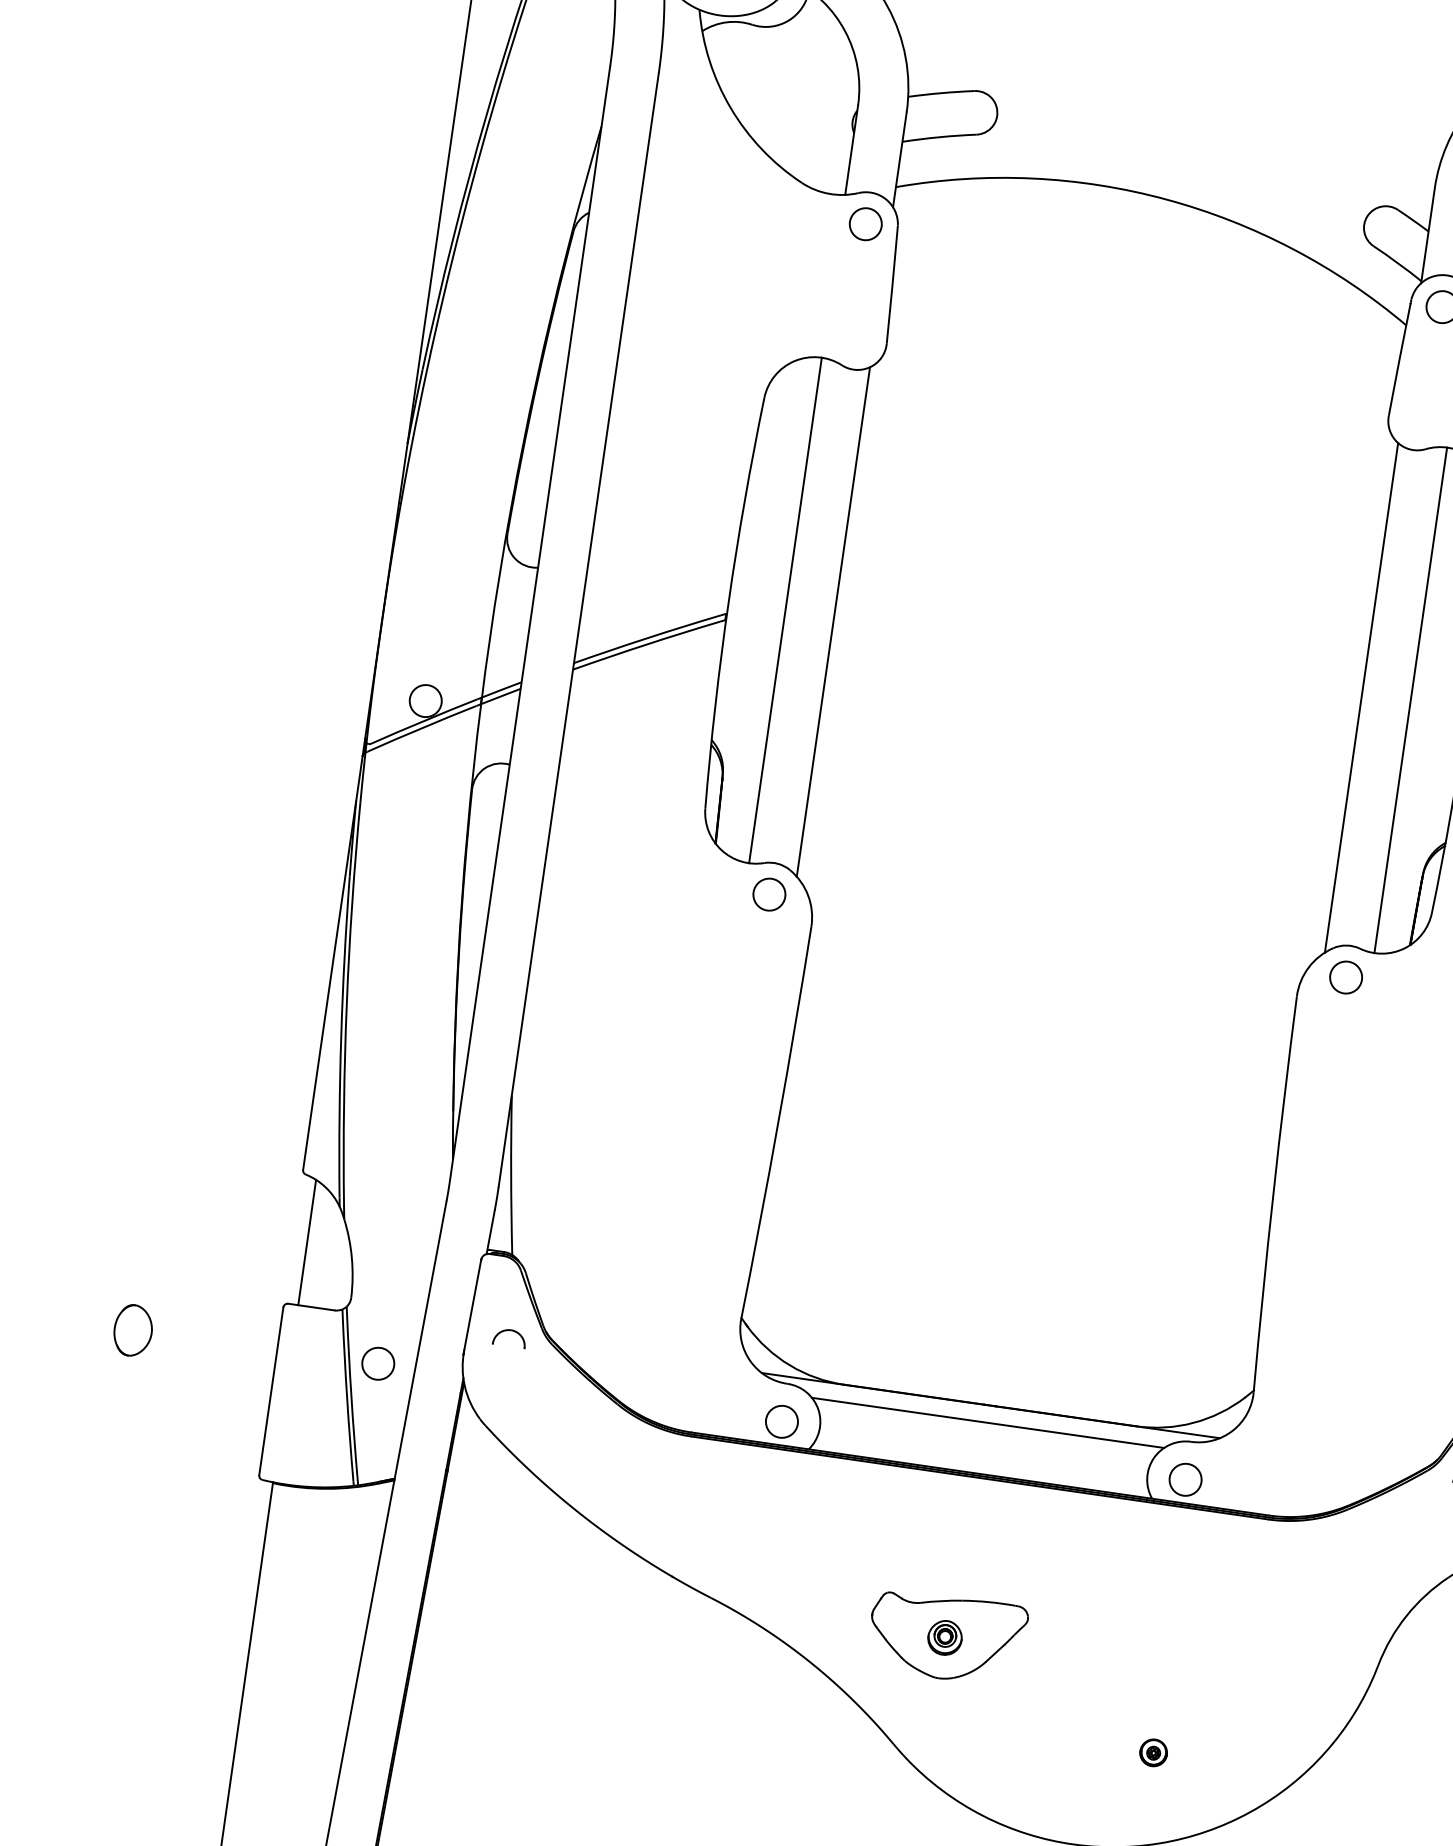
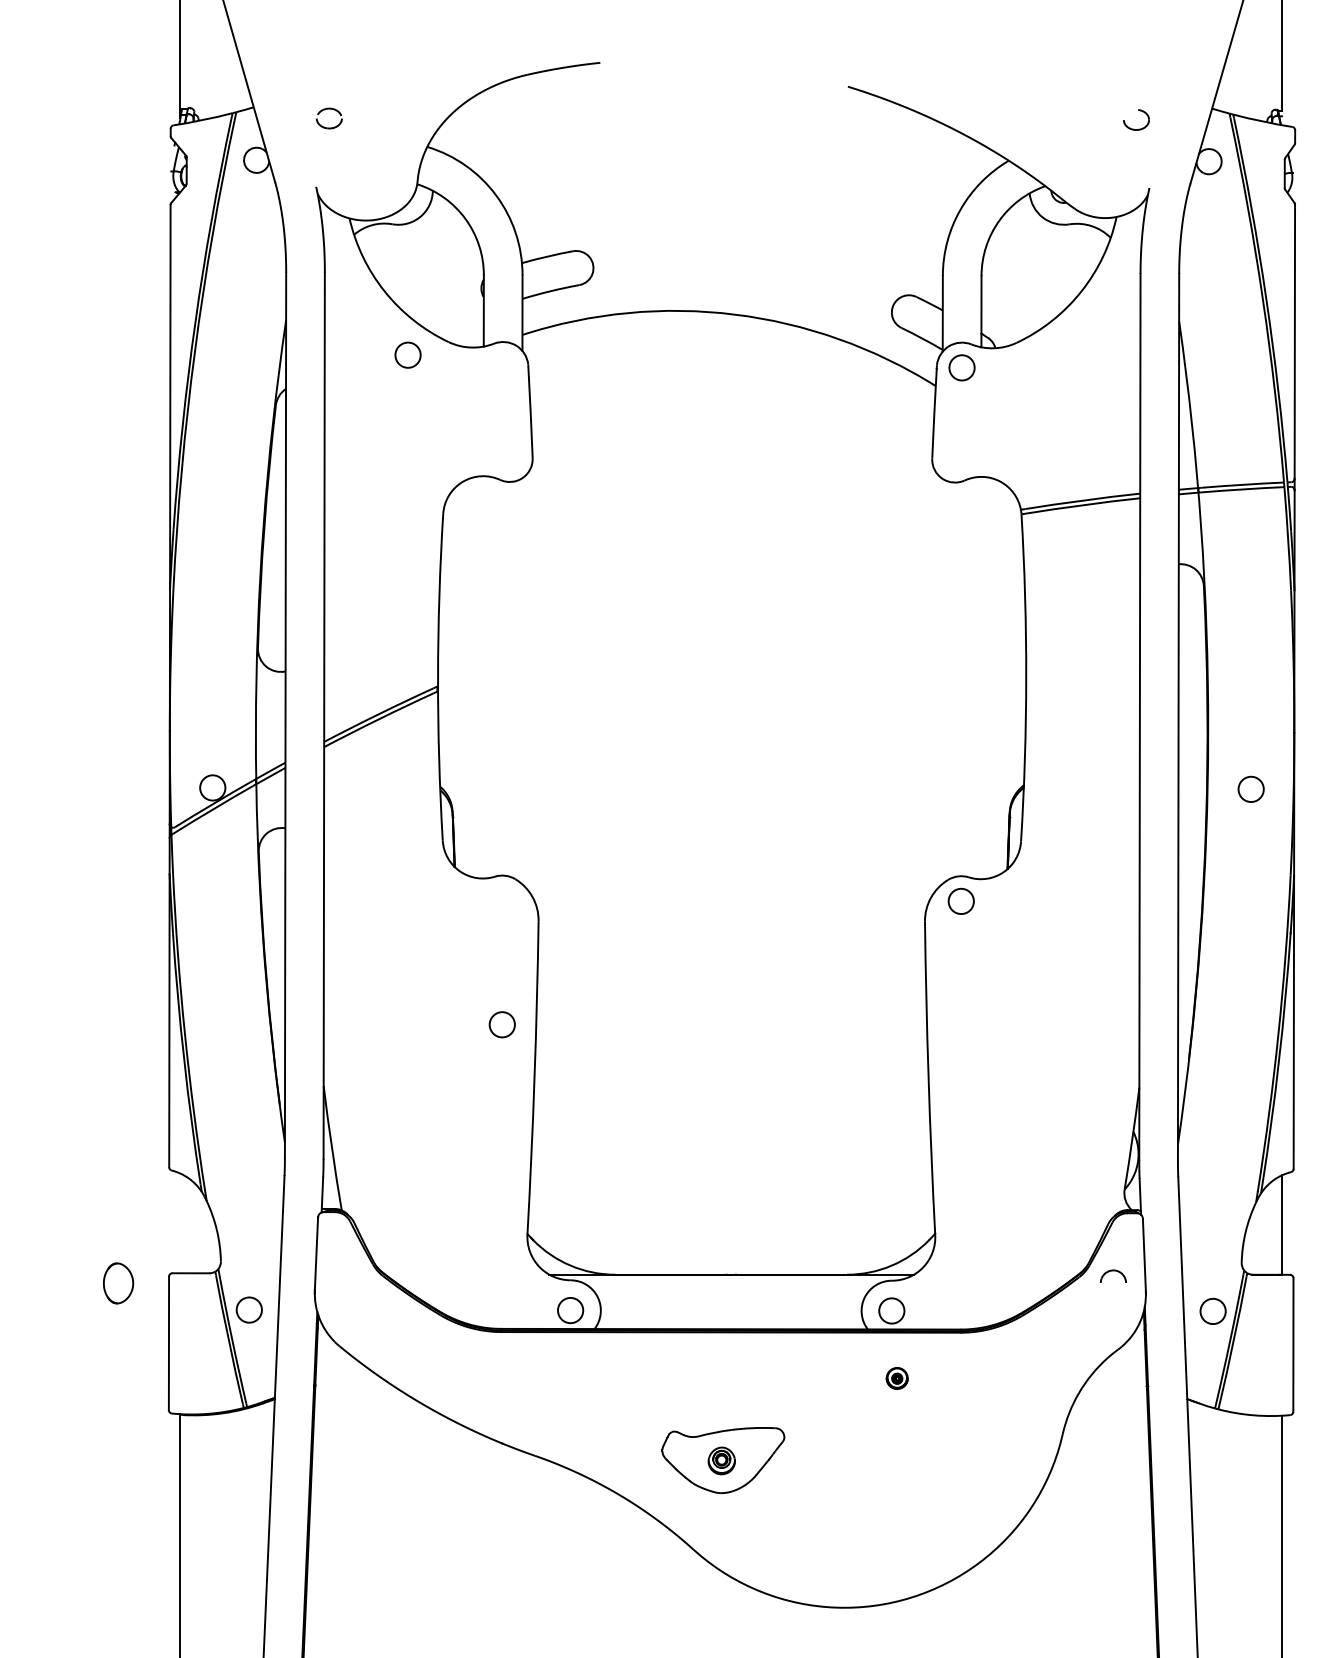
circle: (865, 223) -> (407, 354), moved
line: (785, 610) -> (483, 677), removed
line: (832, 621) -> (521, 680), removed
line: (1360, 697) -> (941, 681), removed
line: (1410, 699) -> (980, 677), removed
circle: (768, 894) -> (501, 1024), moved
line: (307, 1242) -> (180, 1223), removed
part: (133, 1330) -> (118, 1283), moved
part: (509, 1336) -> (348, 1274), removed
line: (988, 1422) -> (731, 1288), removed
part: (1152, 1752) -> (896, 1378), moved

